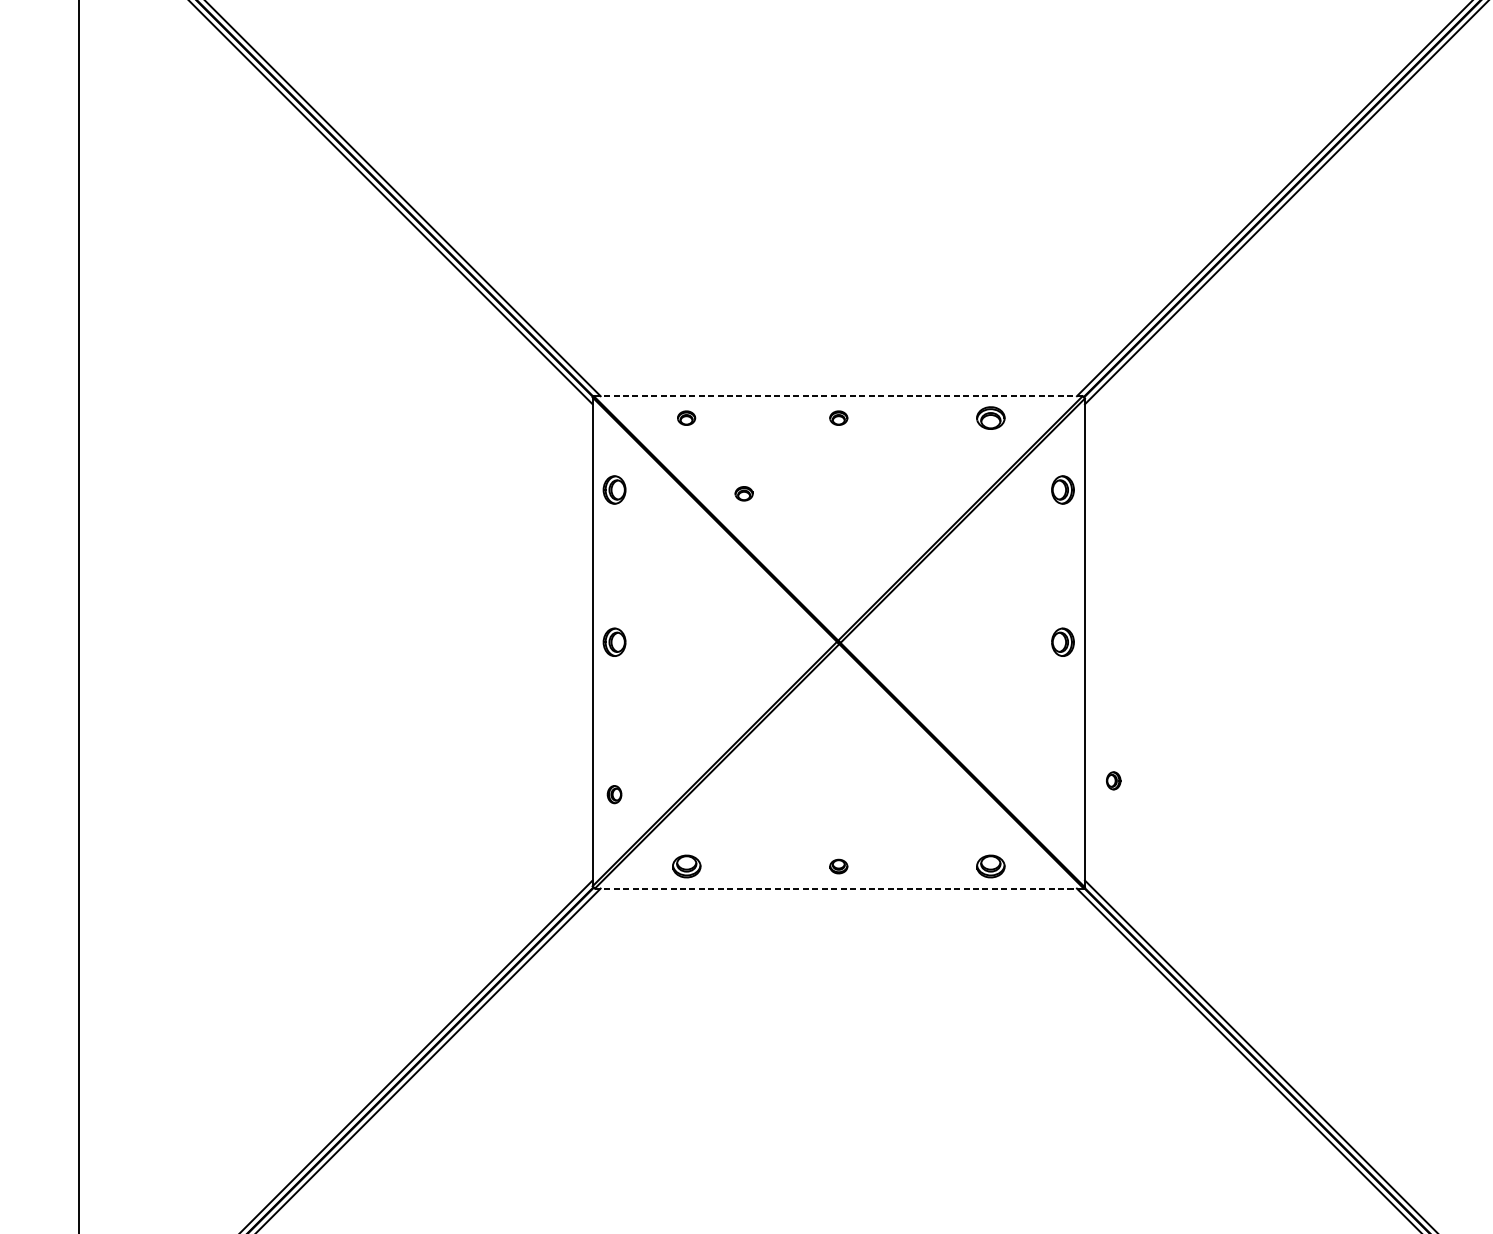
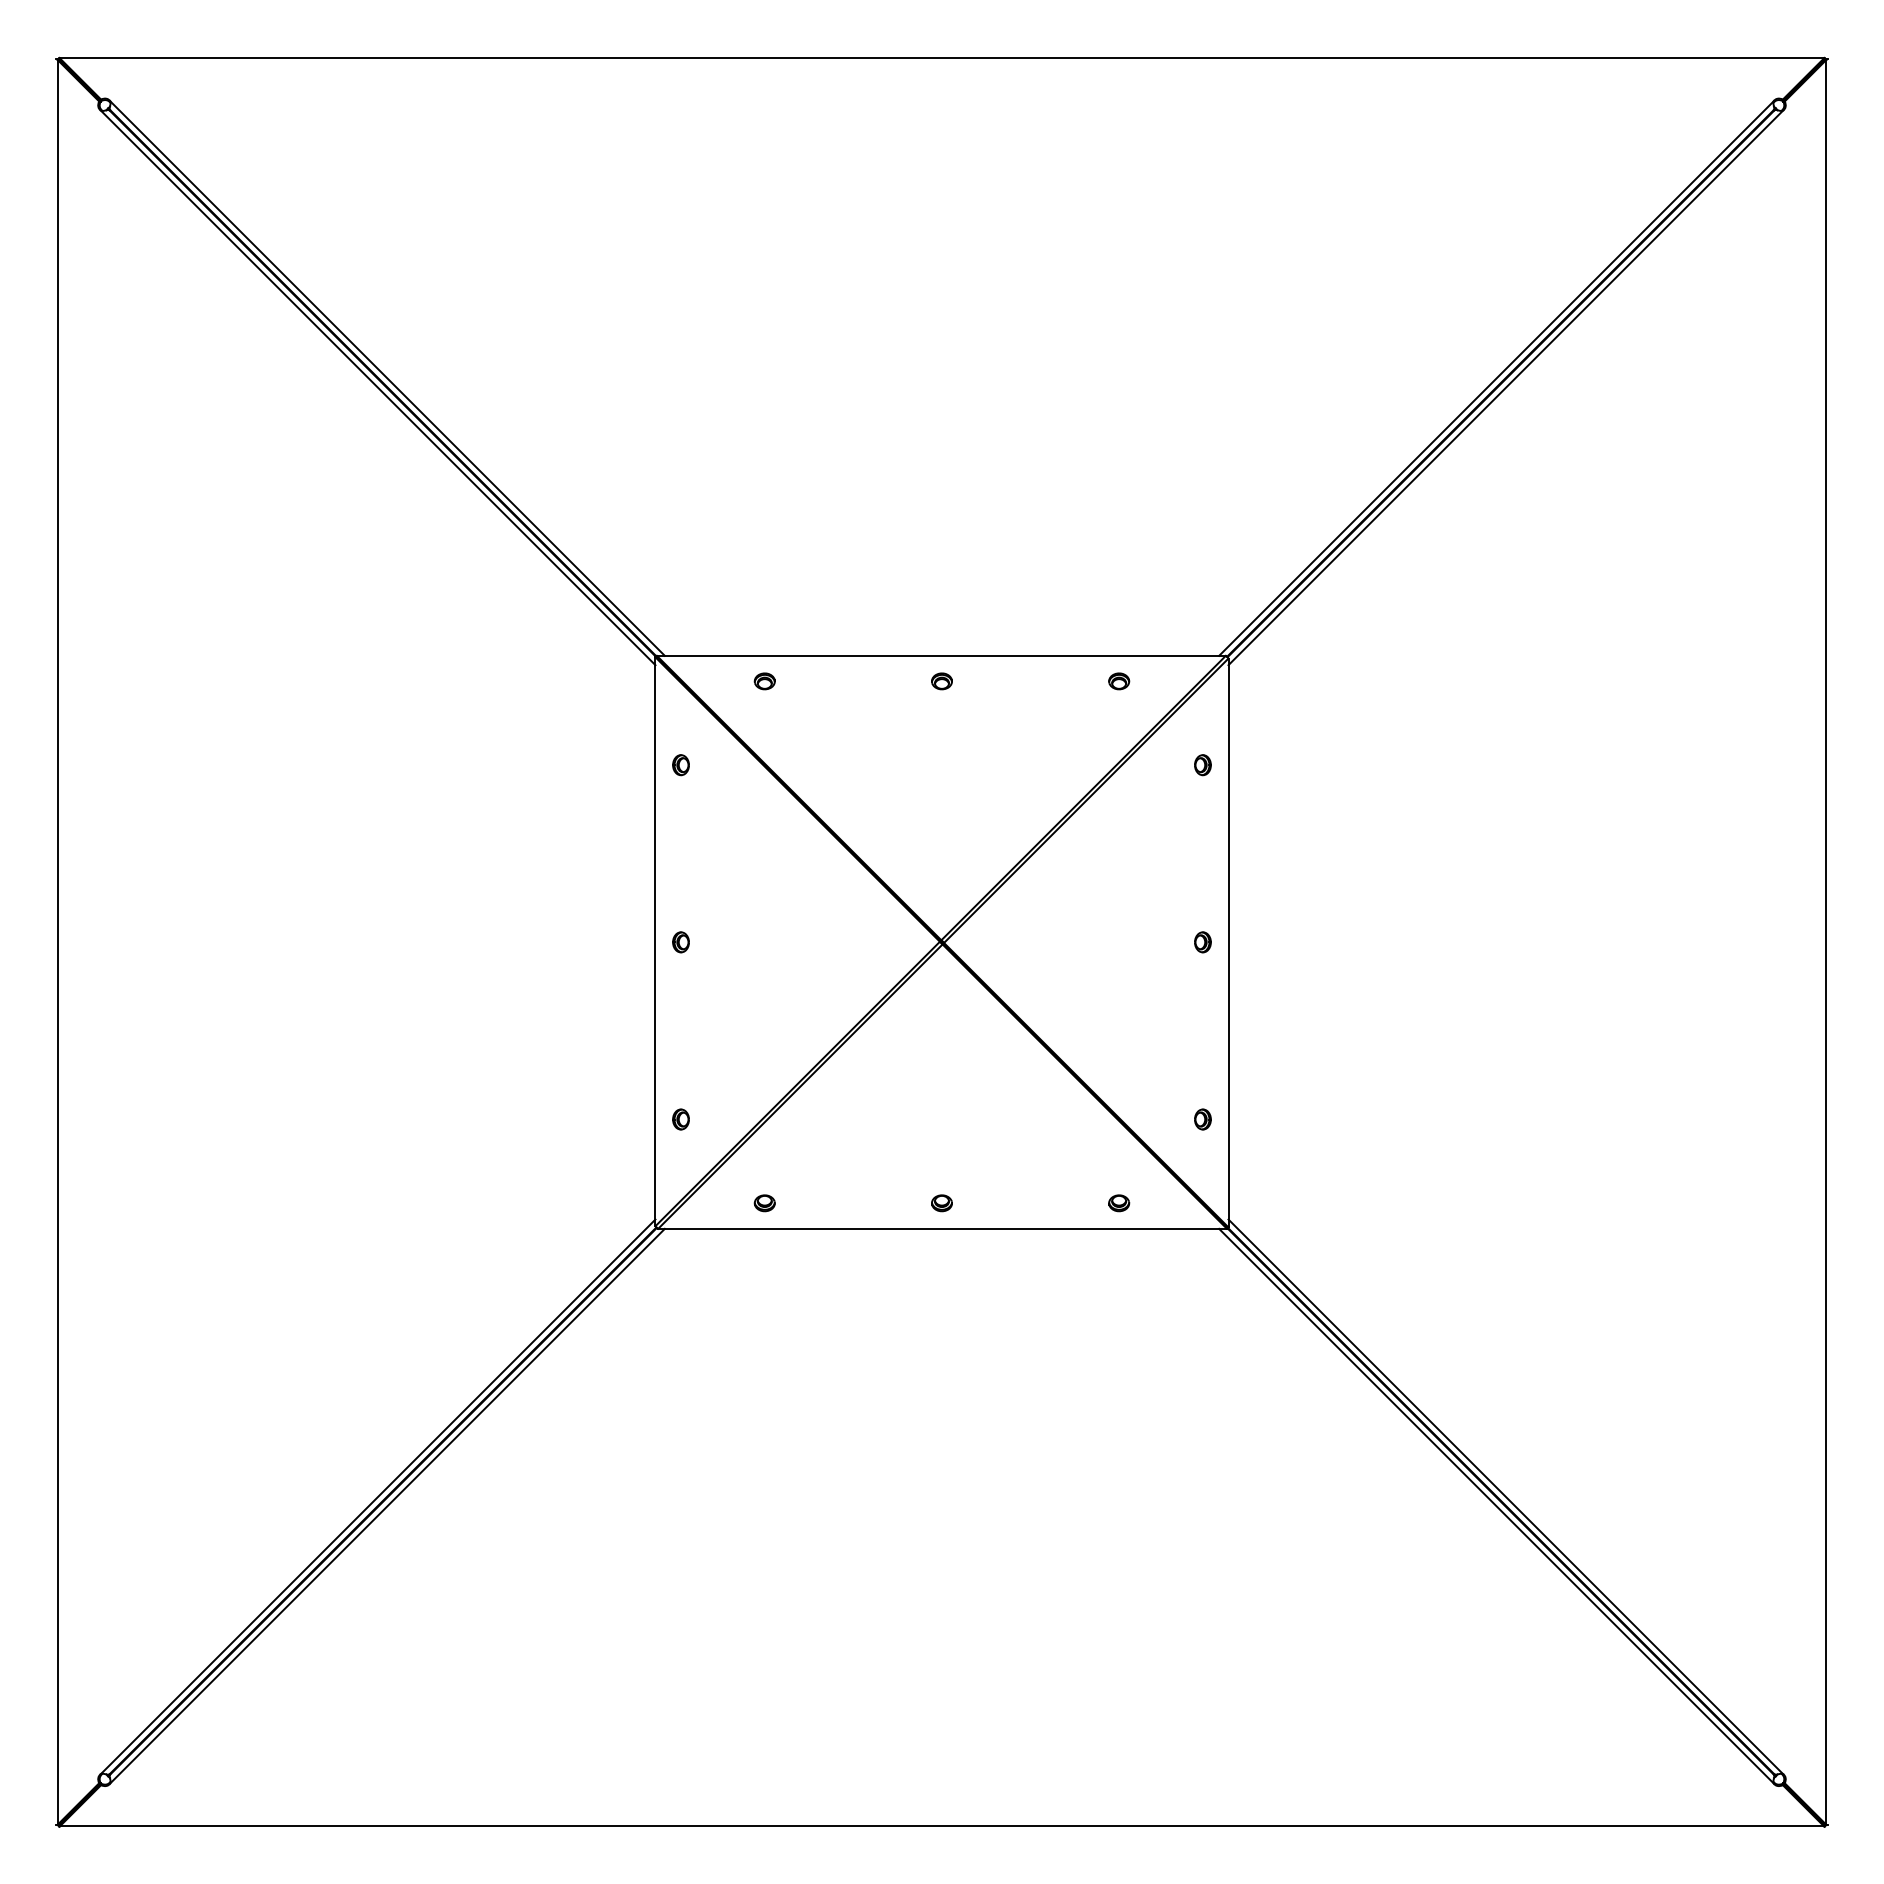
line: (837, 395) -> (940, 655), dashed -> solid
part: (991, 418) -> (1119, 681), size x0.62
part: (614, 490) -> (680, 765), size x0.62
part: (1062, 490) -> (1202, 765), size x0.62
part: (743, 493) -> (831, 769), removed
part: (614, 642) -> (680, 942), size x0.62
part: (1062, 642) -> (1202, 942), size x0.62
part: (1113, 780) -> (1202, 1119), moved
part: (686, 866) -> (764, 1203), size x0.62
part: (991, 866) -> (1119, 1203), size x0.62
line: (840, 888) -> (943, 1228), dashed -> solid

